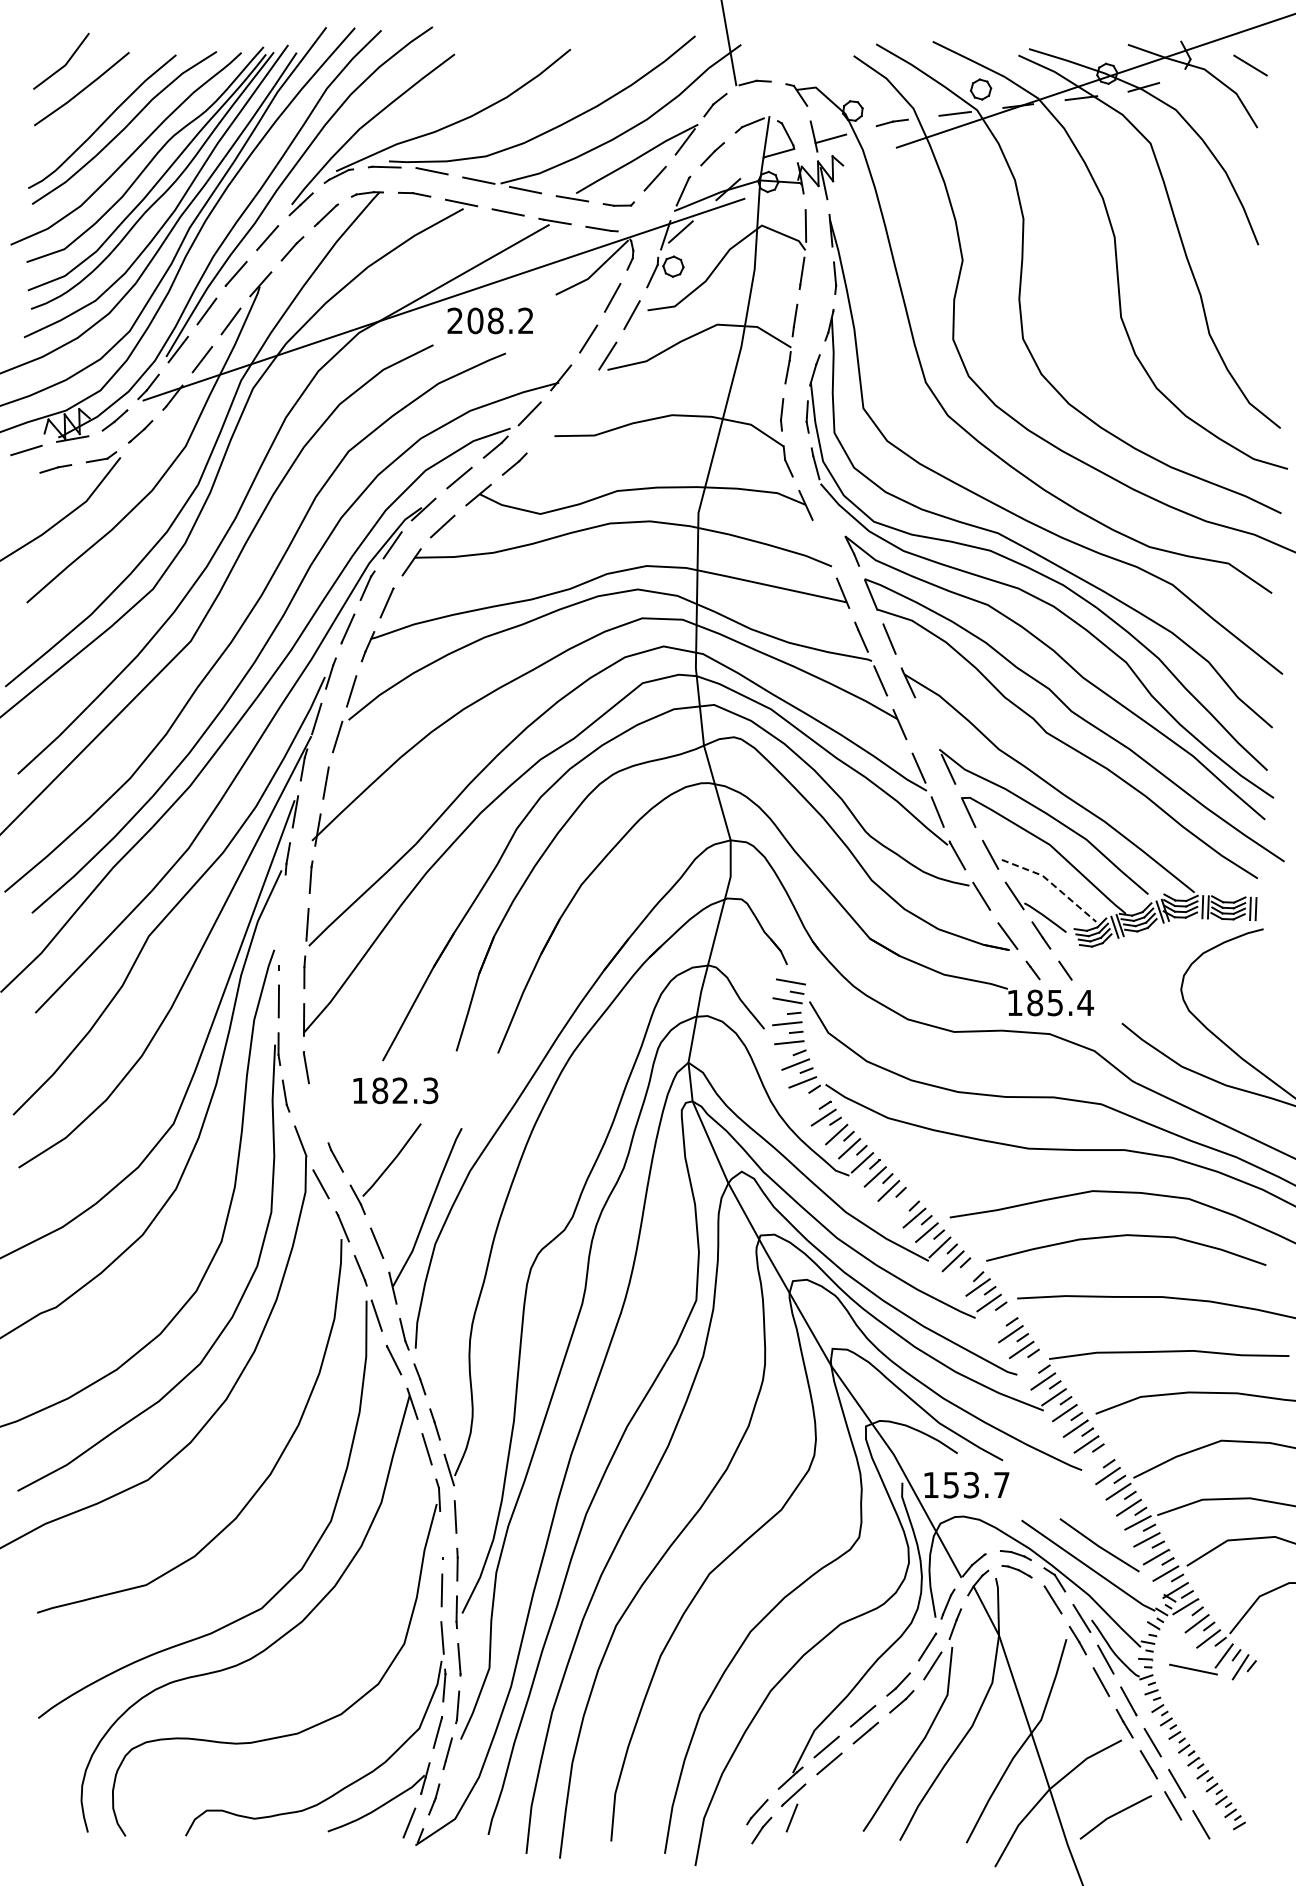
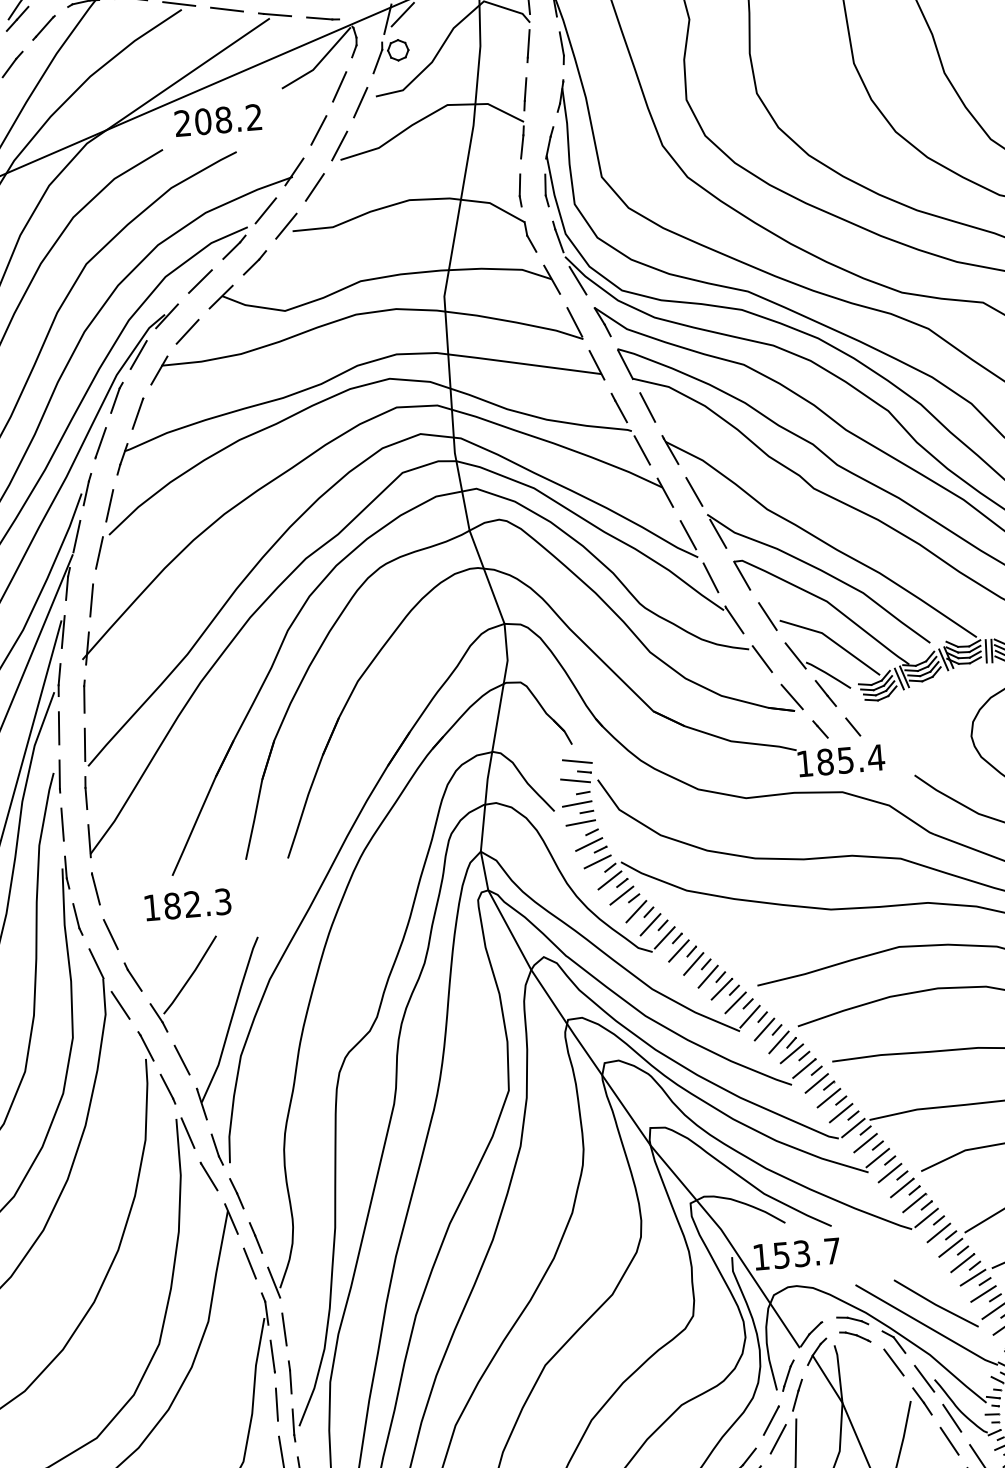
line: (579, 394) -> (314, 187), added
line: (548, 430) -> (286, 226), added
line: (831, 508) -> (578, 280), added
line: (824, 548) -> (574, 321), added
line: (928, 725) -> (694, 491), added
line: (1052, 884) -> (832, 641), dashed -> solid
line: (283, 906) -> (59, 728), added
line: (280, 952) -> (60, 775), added
line: (813, 1101) -> (610, 880), added
line: (316, 1113) -> (110, 934), added
line: (901, 1204) -> (707, 976), added
line: (965, 1275) -> (778, 1042), added
line: (999, 1318) -> (816, 1083), added
line: (1032, 1365) -> (853, 1127), added
line: (1097, 1460) -> (926, 1218), added
line: (441, 1541) -> (272, 1355), added

